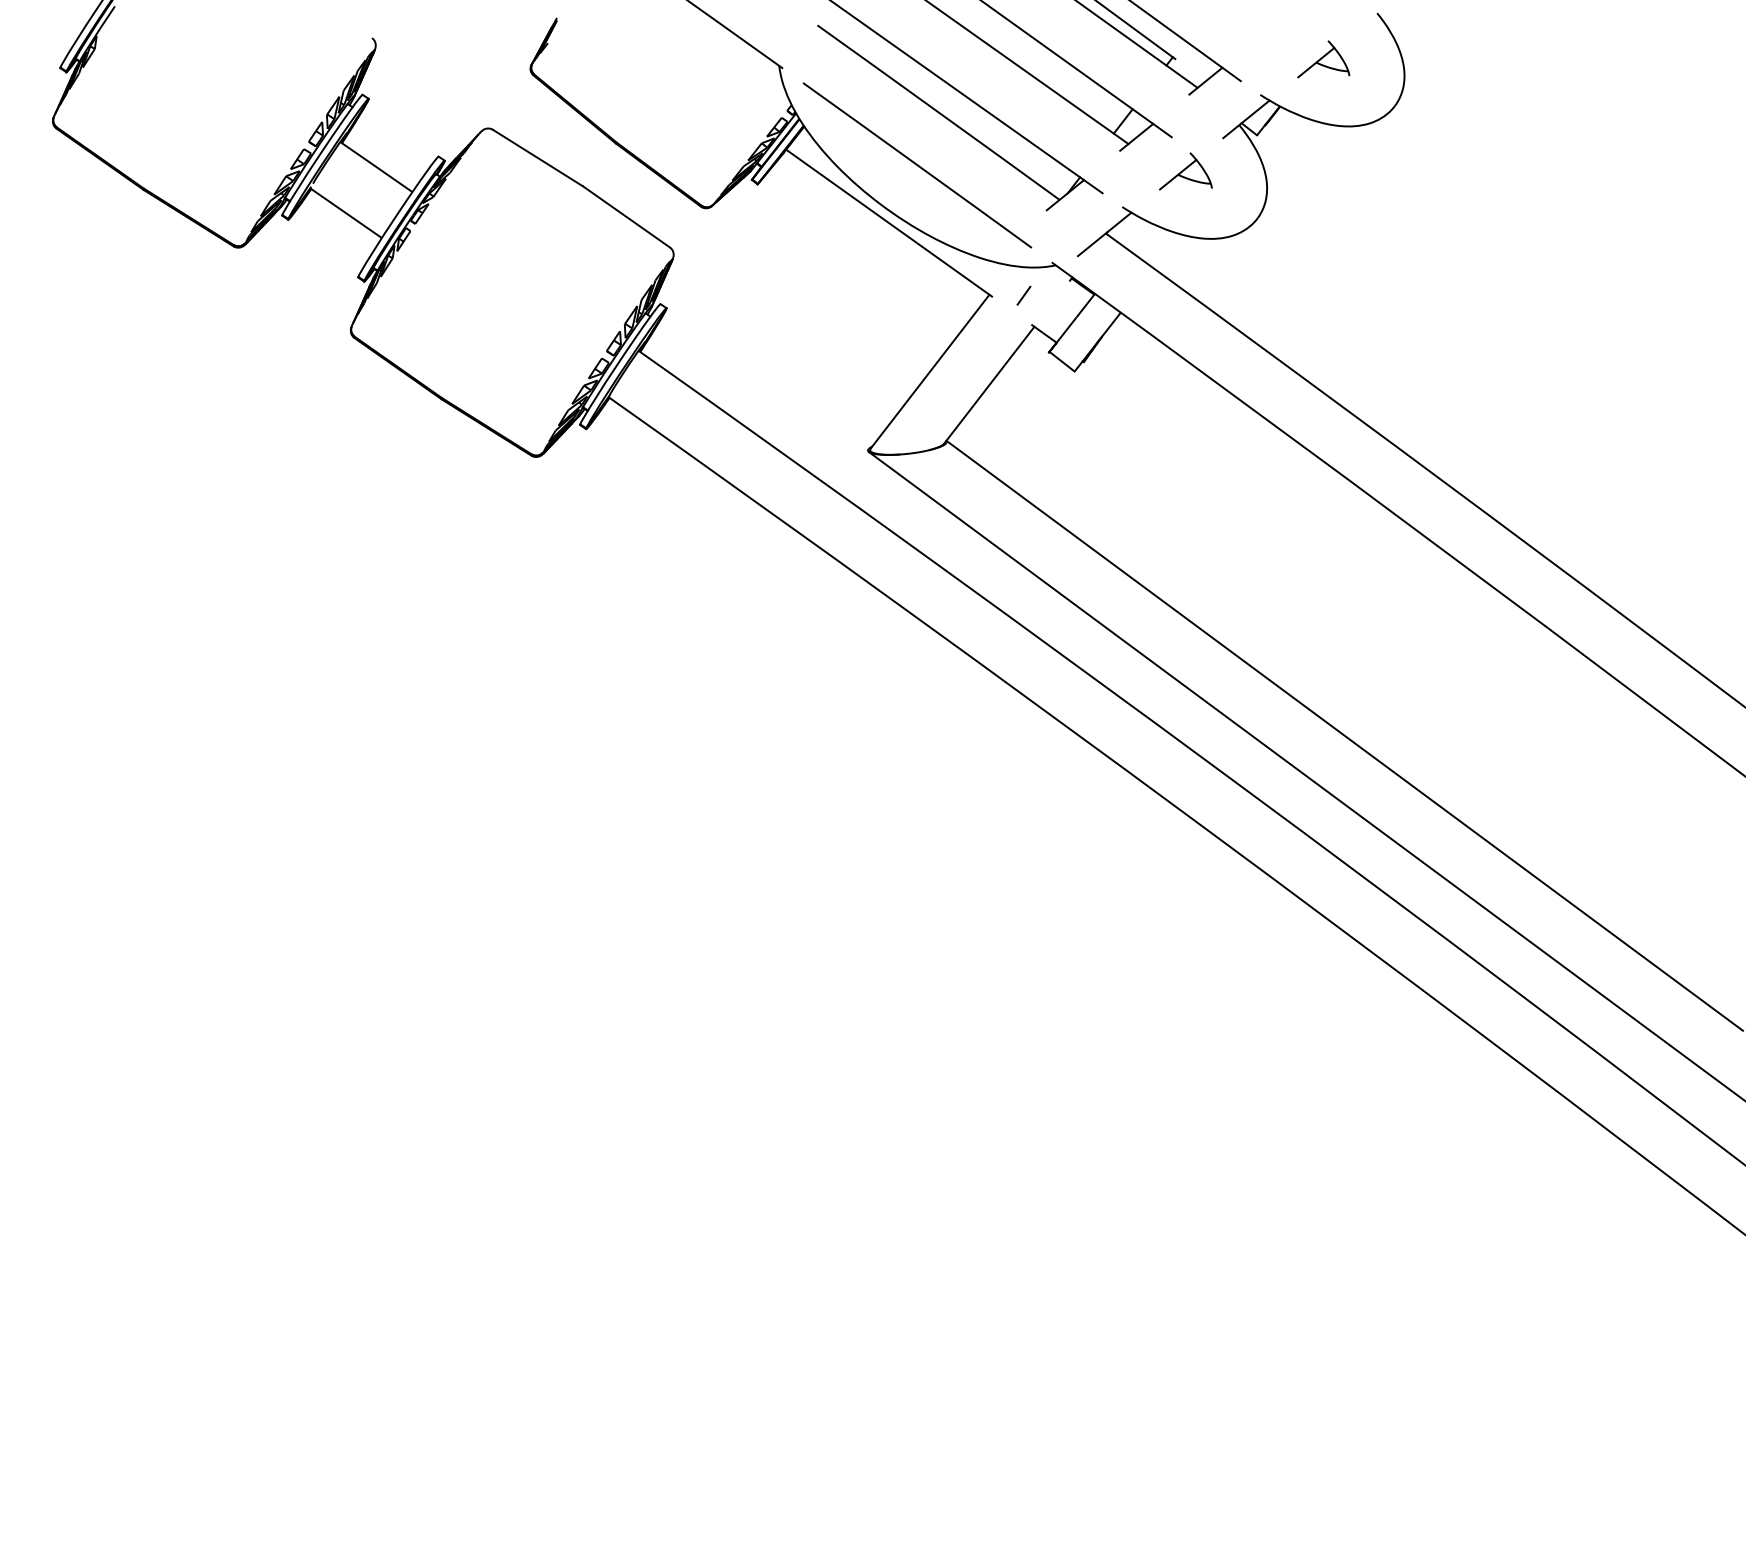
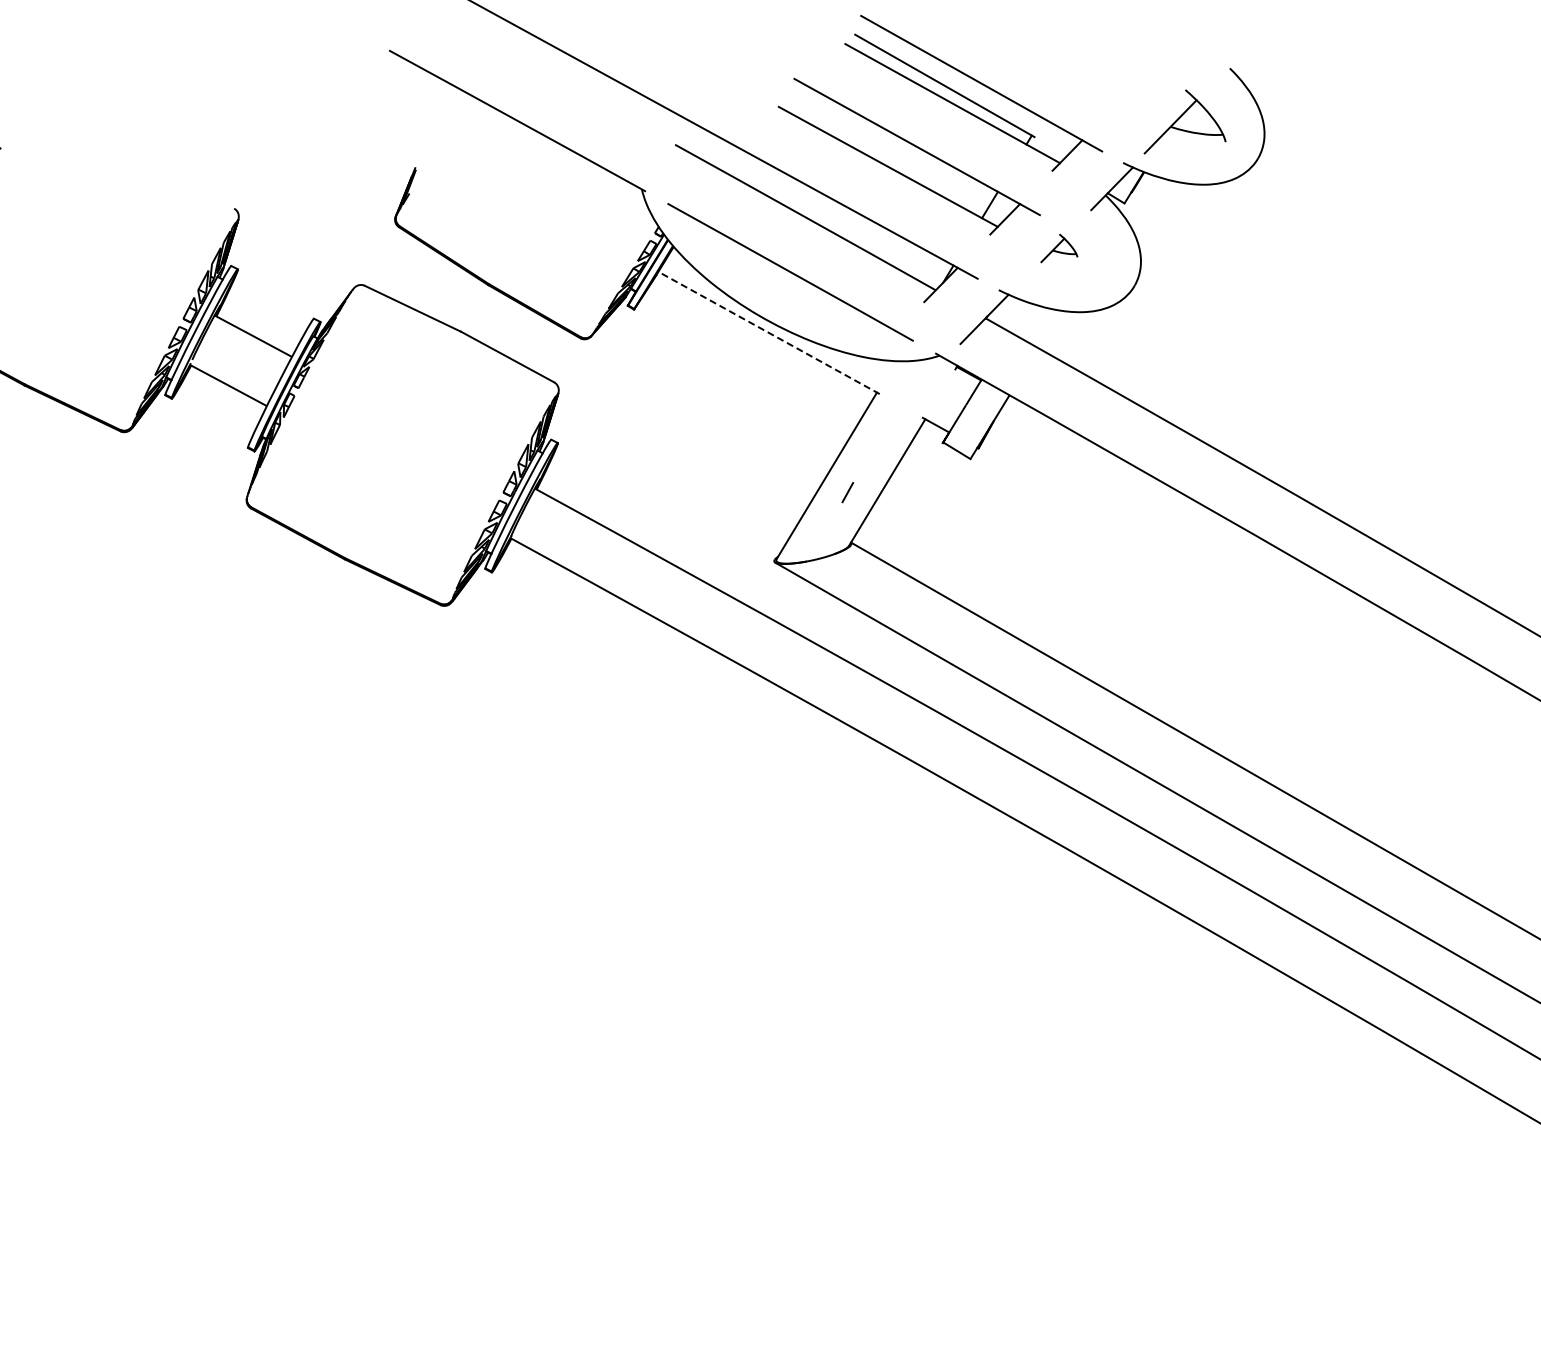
part: (1323, 59) -> (1181, 120), size x1.6
part: (1185, 171) -> (1057, 247), size x0.7
line: (888, 222) -> (768, 332), solid -> dashed
line: (1023, 295) -> (847, 492), moved

